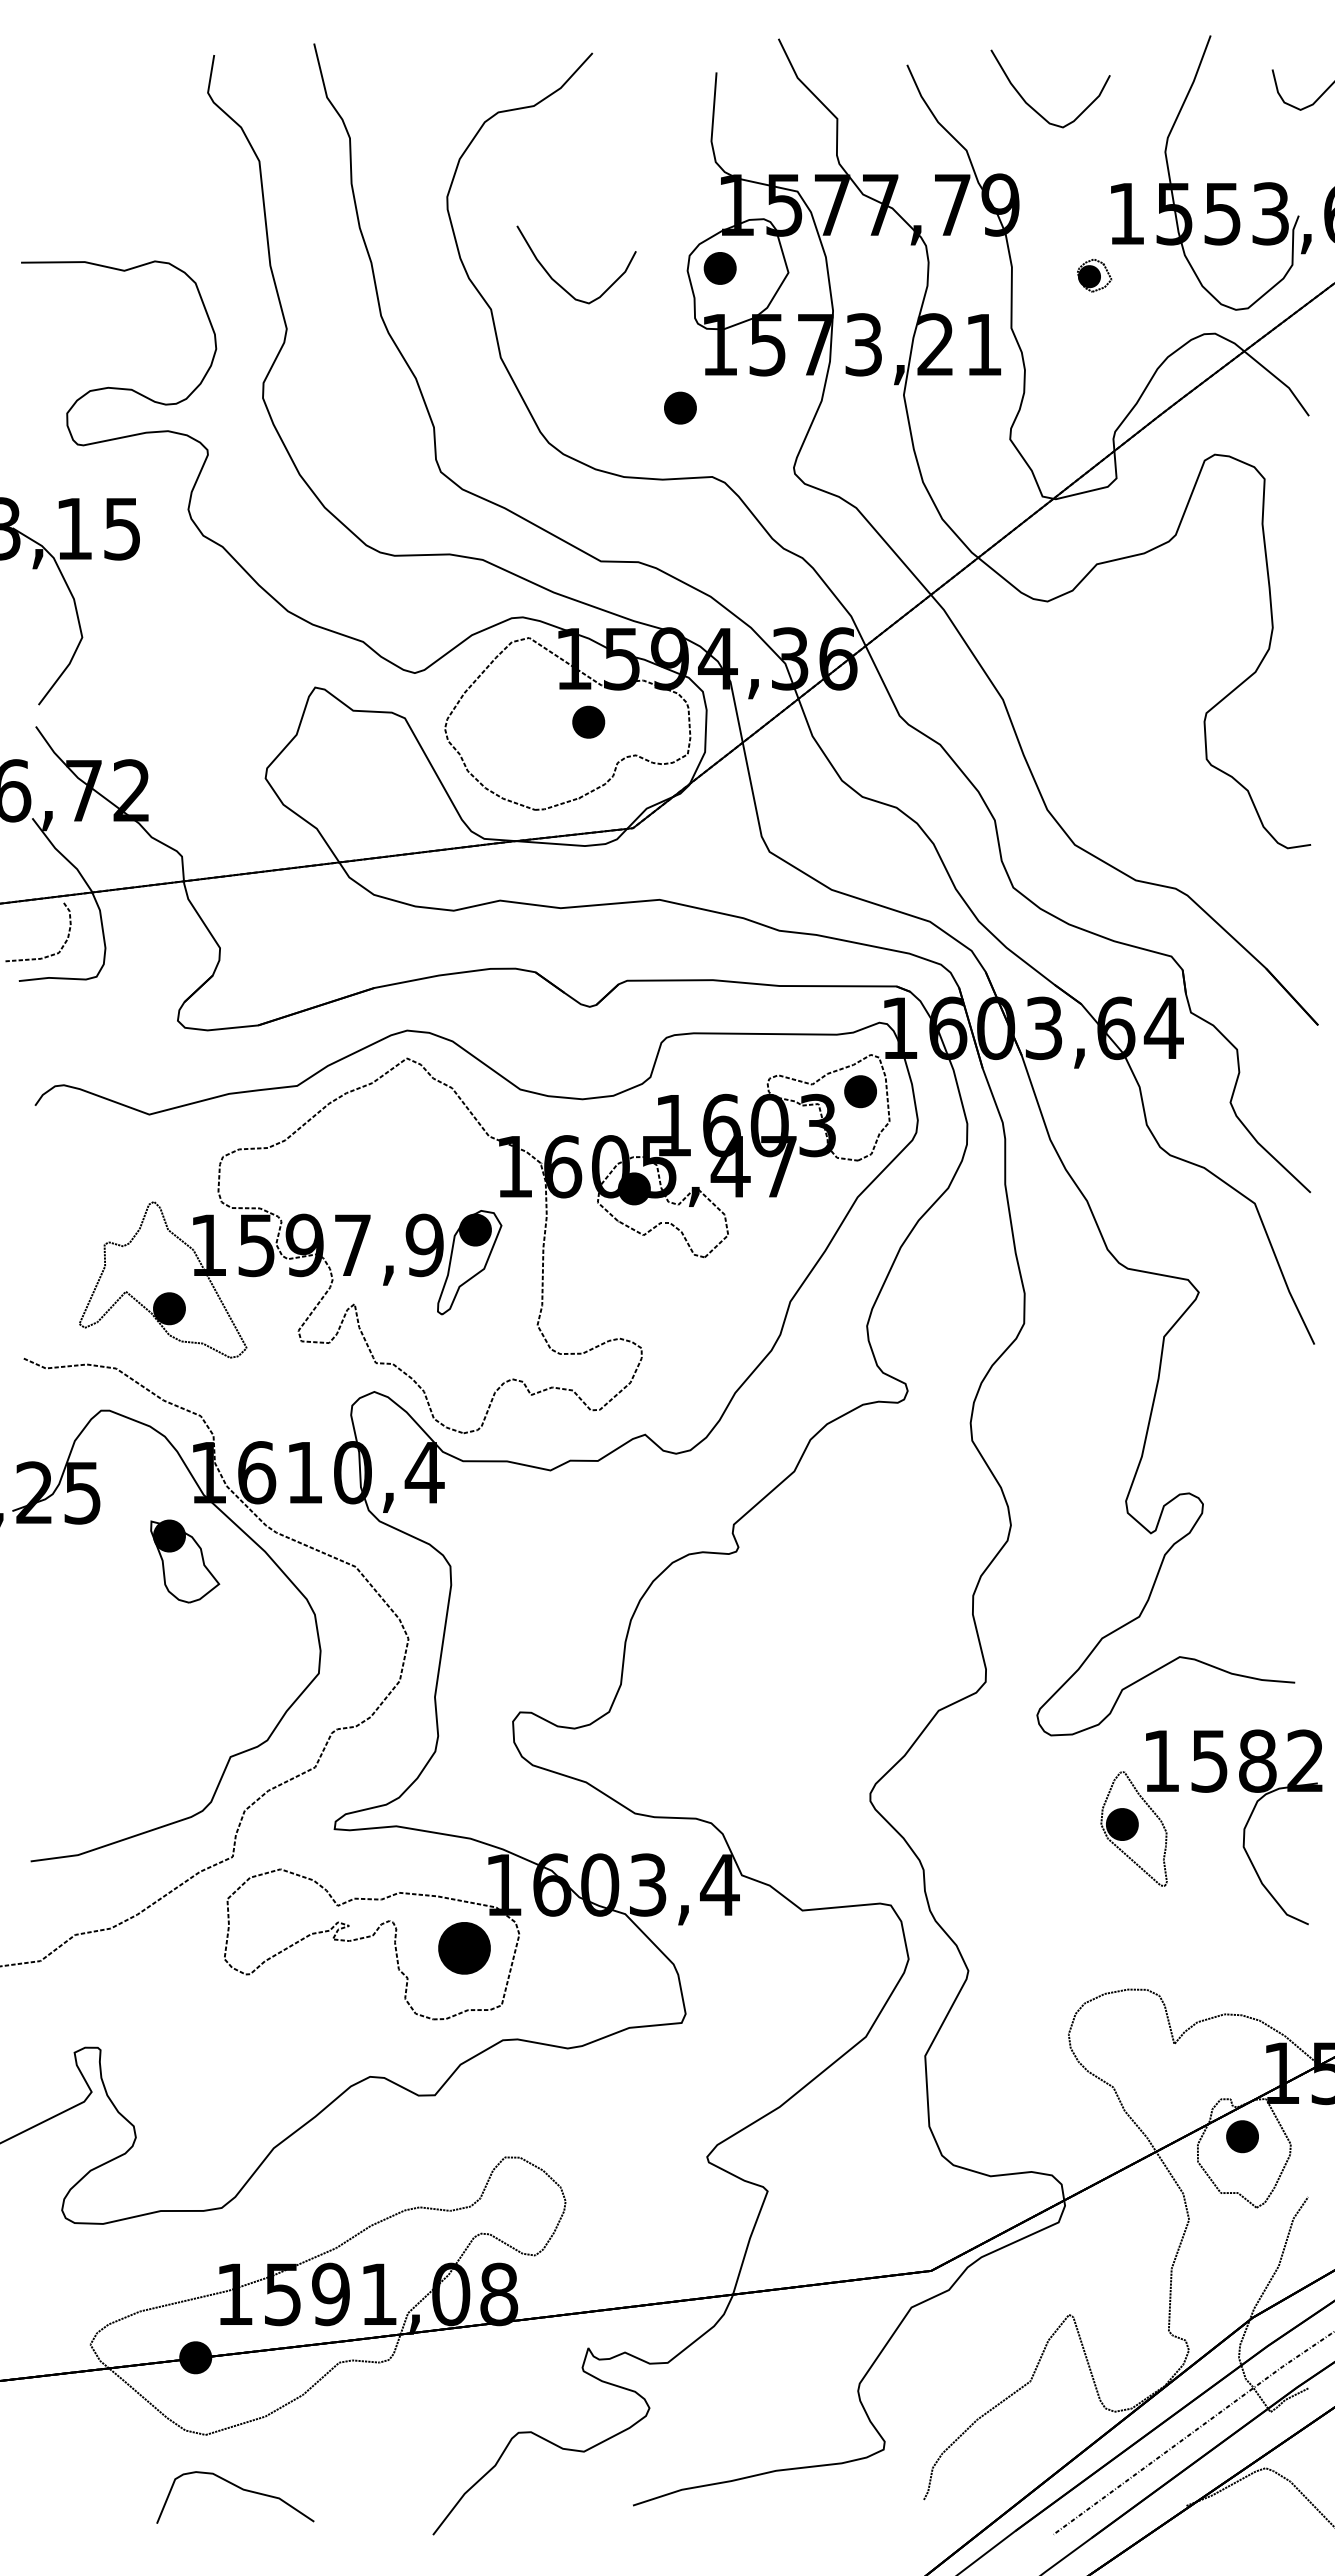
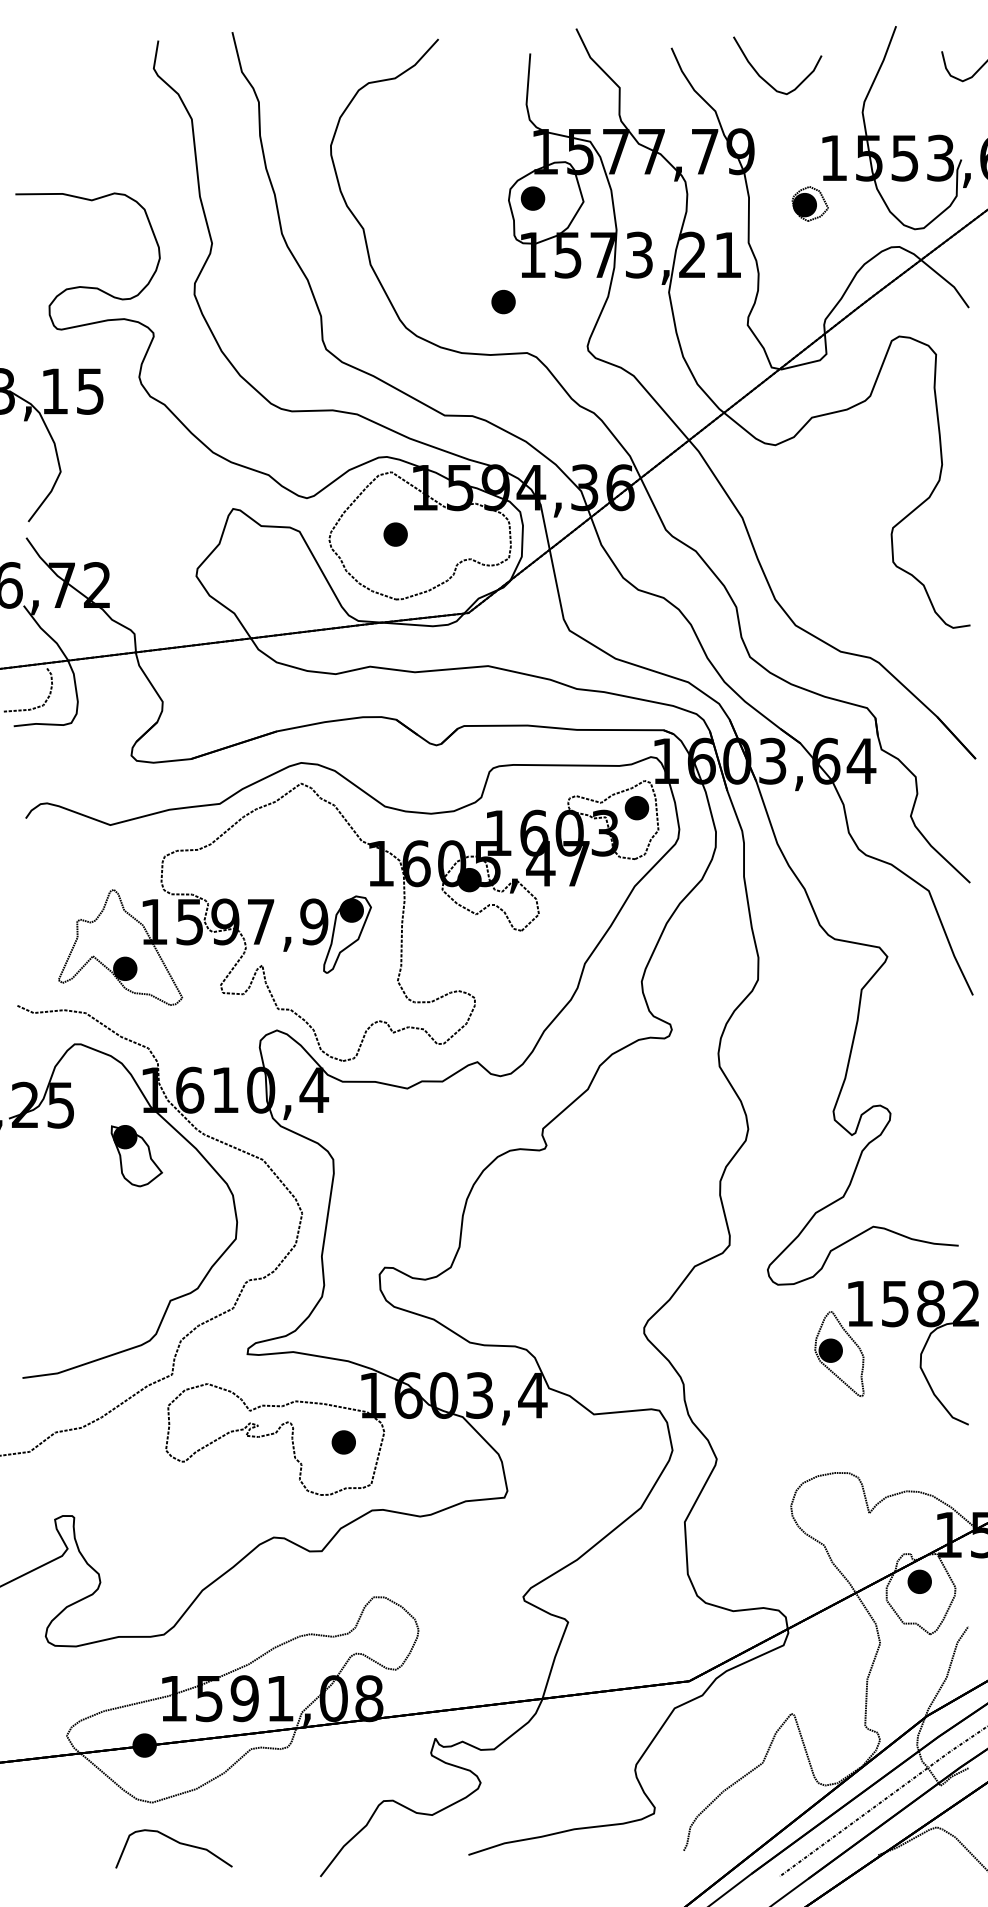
part: (1094, 275) -> (810, 203), size x1.43
curve: (560, 284) -> (414, 210), removed
part: (588, 721) -> (395, 534), moved
part: (464, 1948) -> (343, 1442), size x0.62

